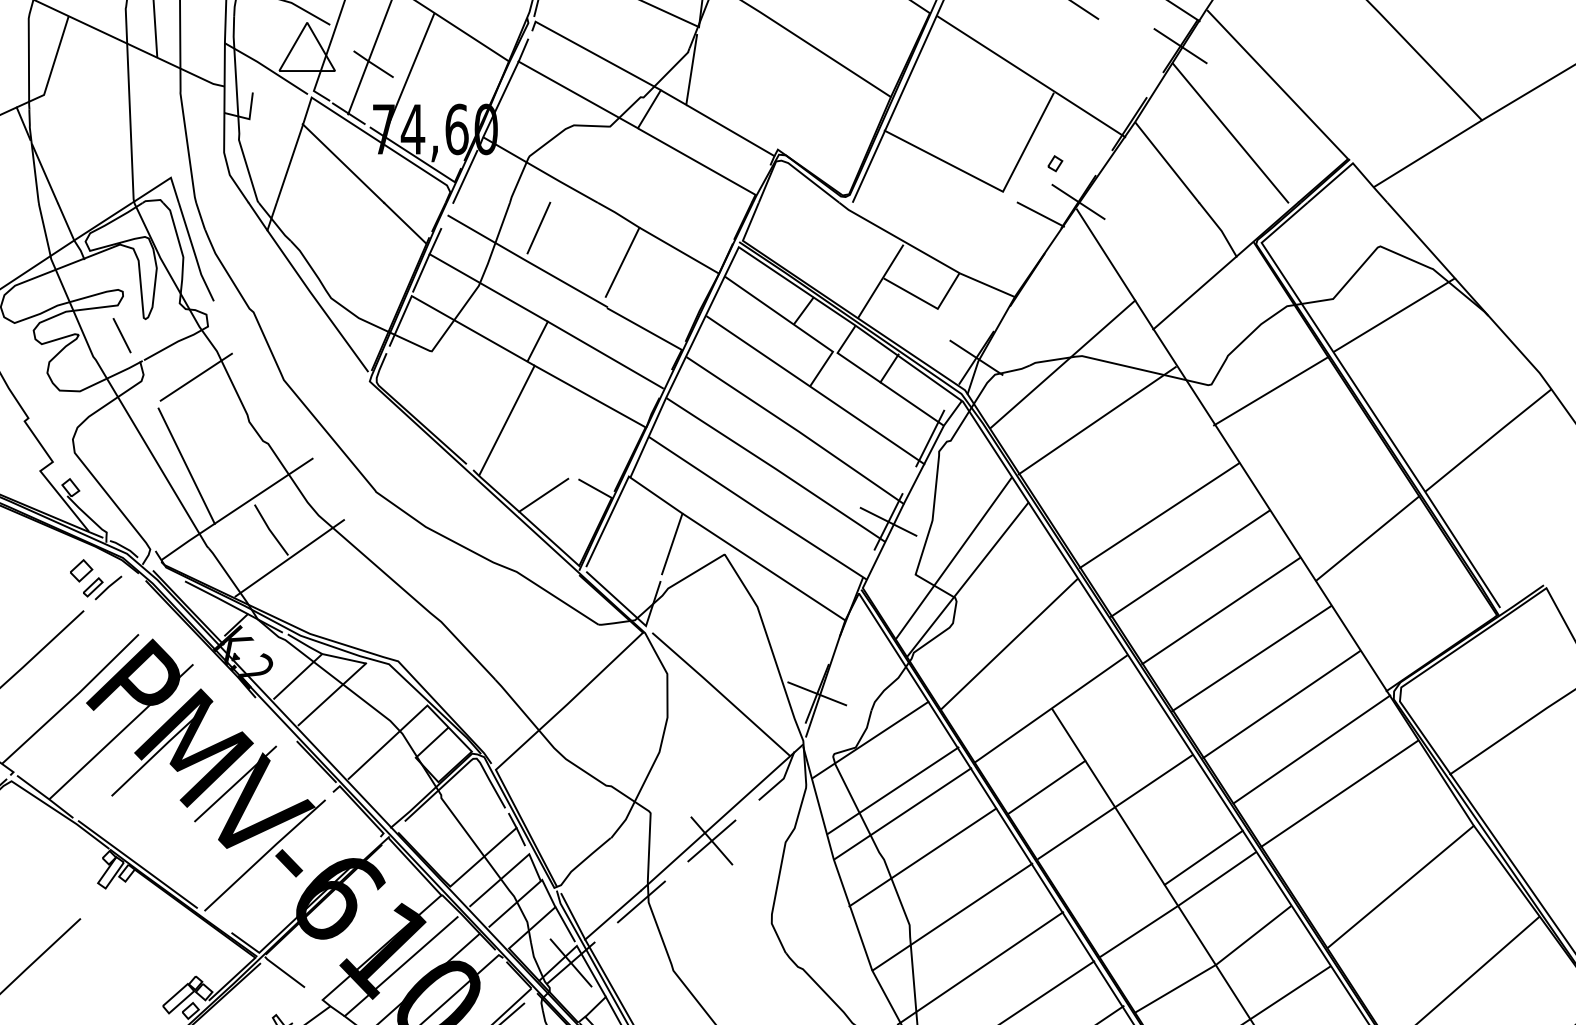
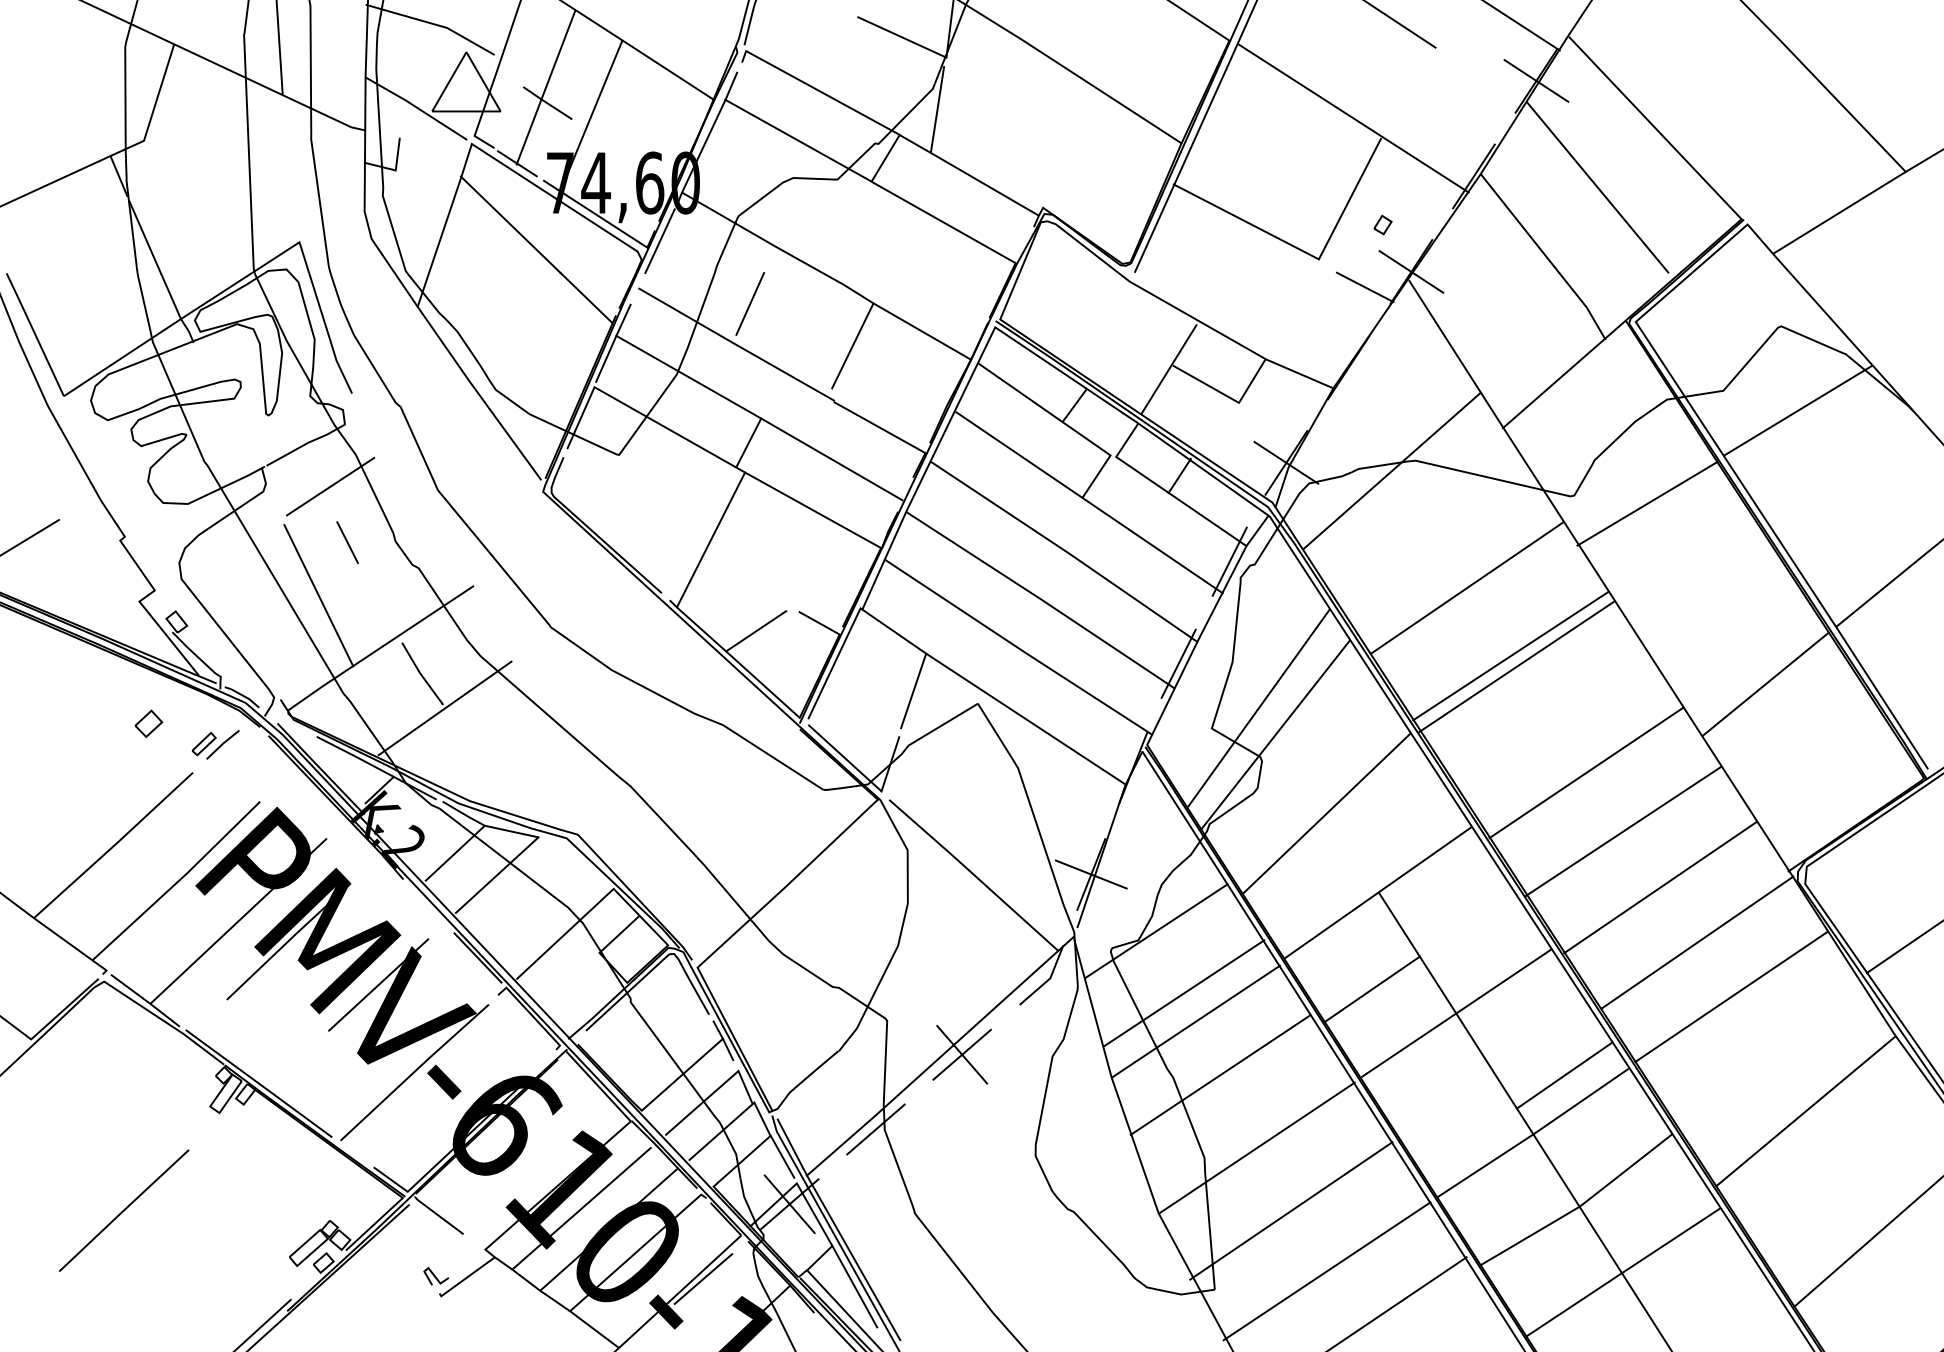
line: (122, 335) -> (347, 542), moved
line: (1097, 420) -> (1467, 587), moved
line: (888, 521) -> (1178, 663), removed
line: (1190, 564) -> (1516, 667), moved
part: (81, 570) -> (148, 723), moved

